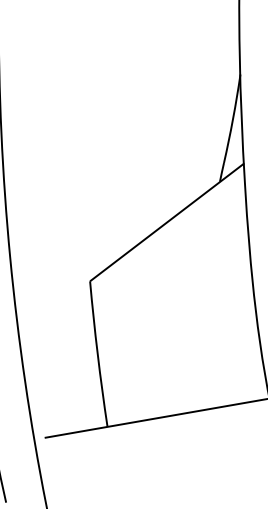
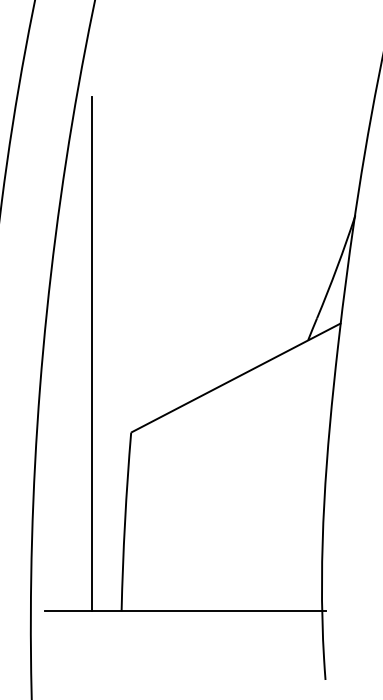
line: (47, 223) -> (91, 354), added

